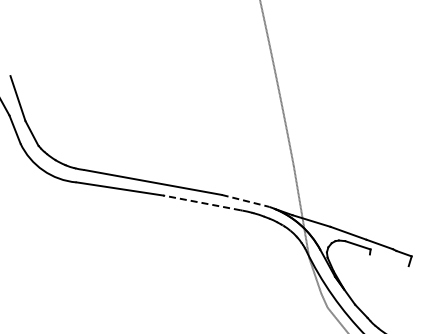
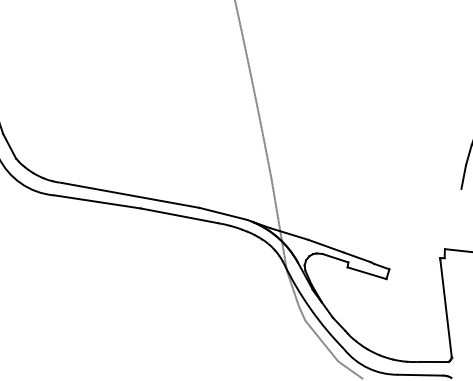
line: (245, 200) -> (223, 213), dashed -> solid
line: (201, 202) -> (179, 215), dashed -> solid
line: (388, 260) -> (366, 273), added

